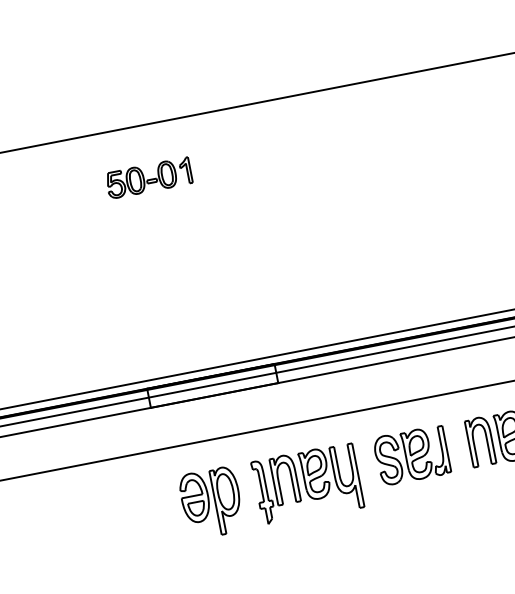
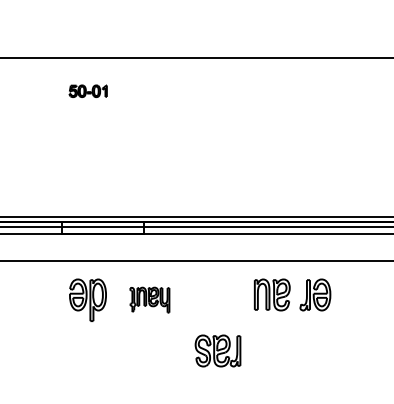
part: (147, 178) -> (87, 91), size x0.7
part: (411, 455) -> (217, 350), moved
part: (306, 483) -> (149, 299), size x0.6

